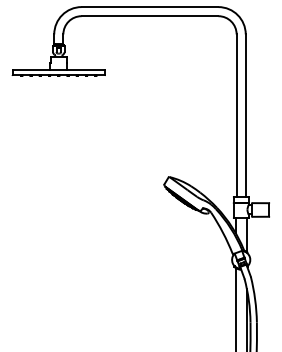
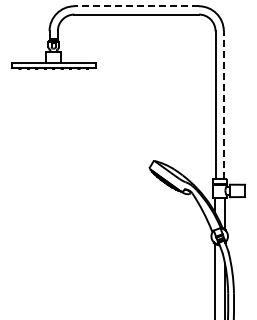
line: (149, 7) -> (136, 6), solid -> dashed
line: (245, 115) -> (223, 104), solid -> dashed

